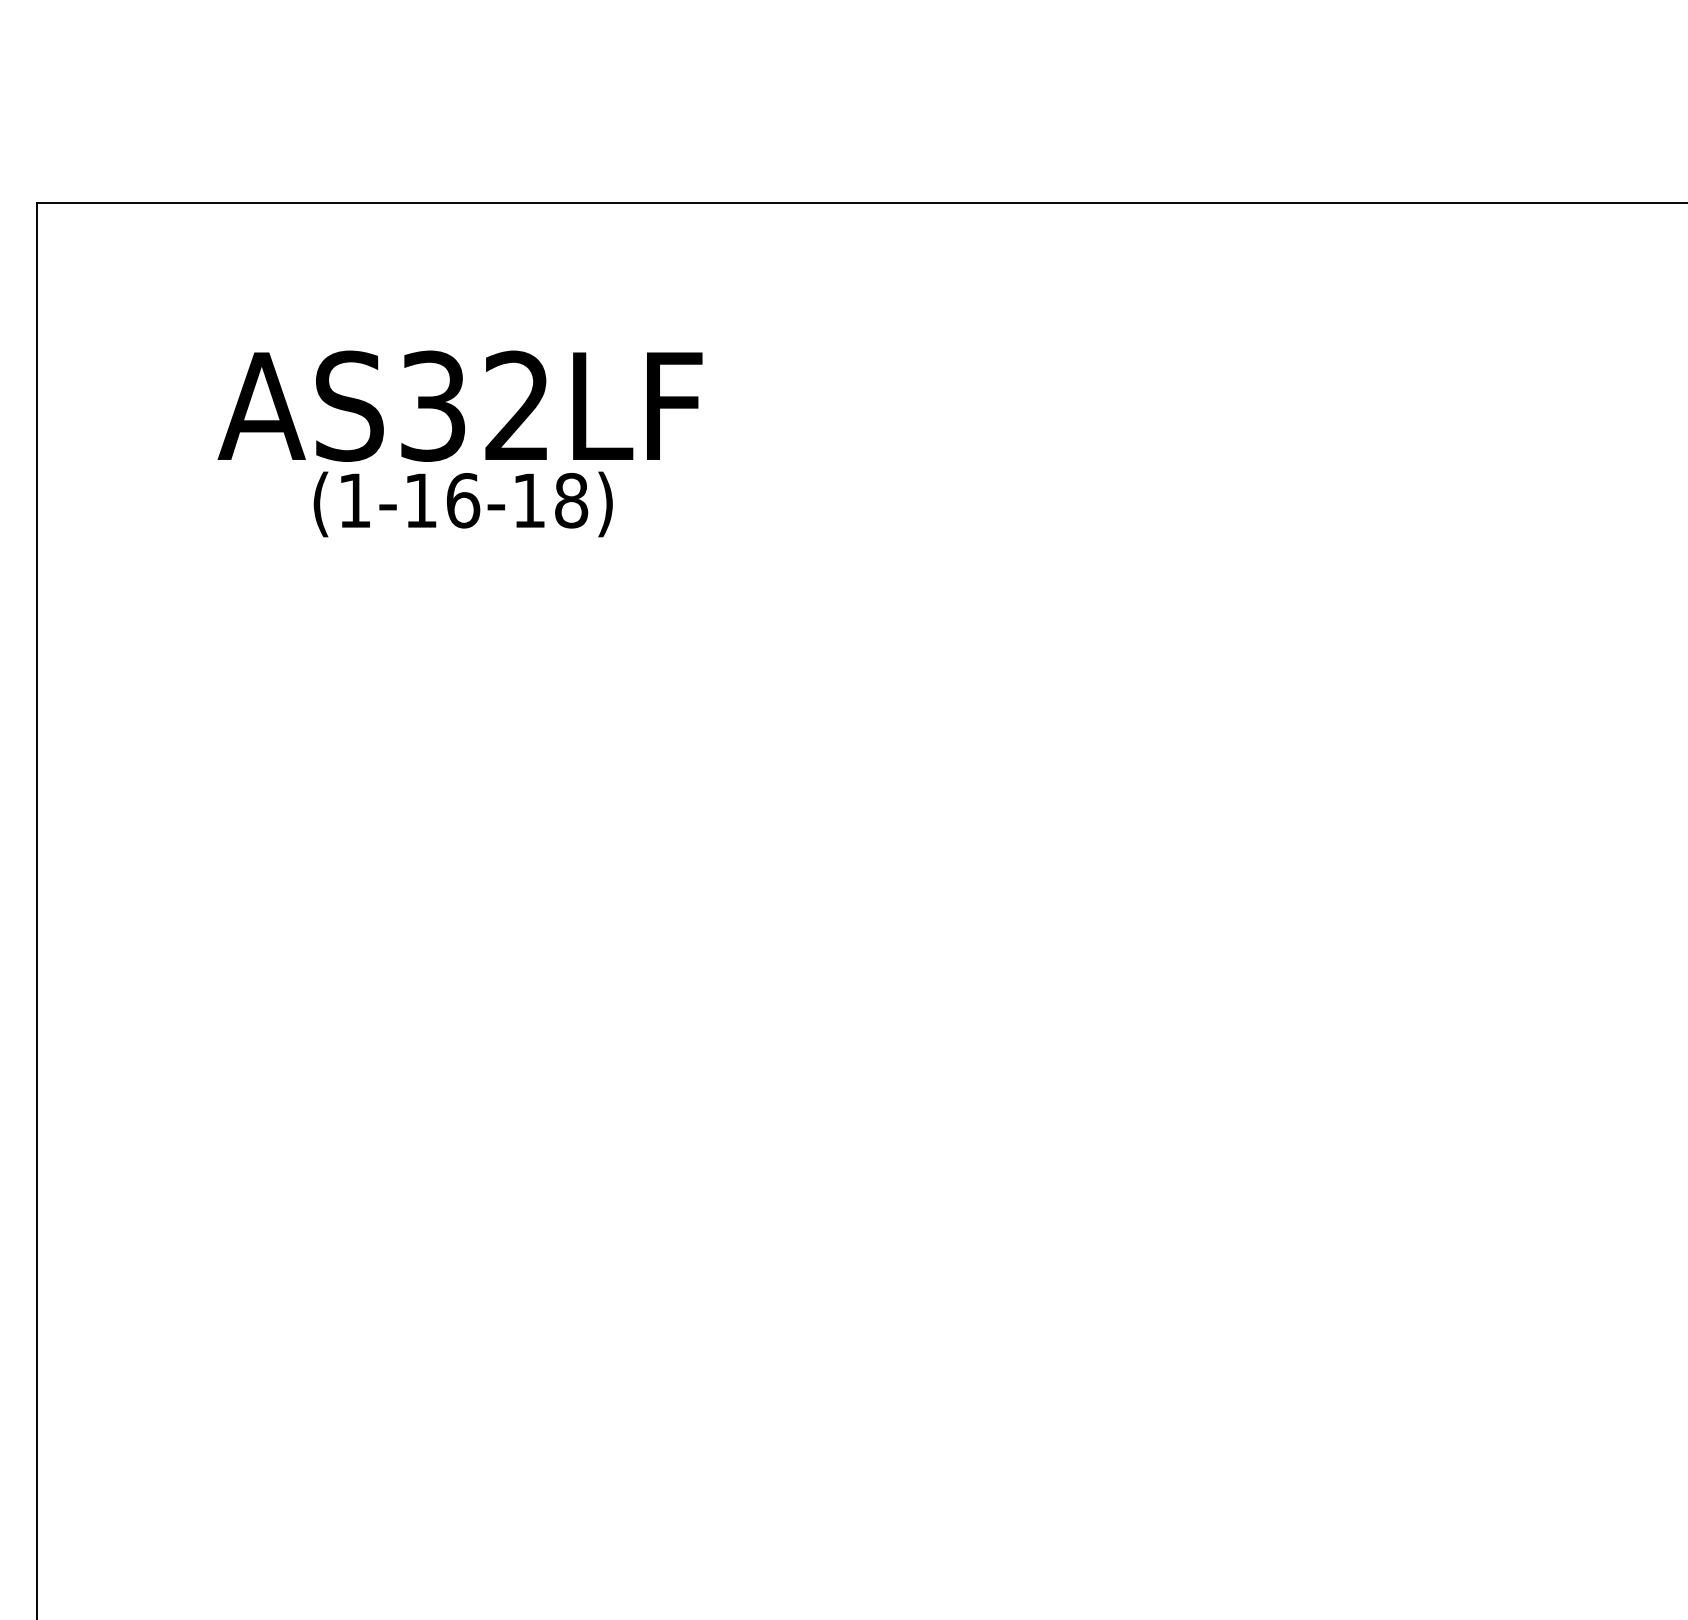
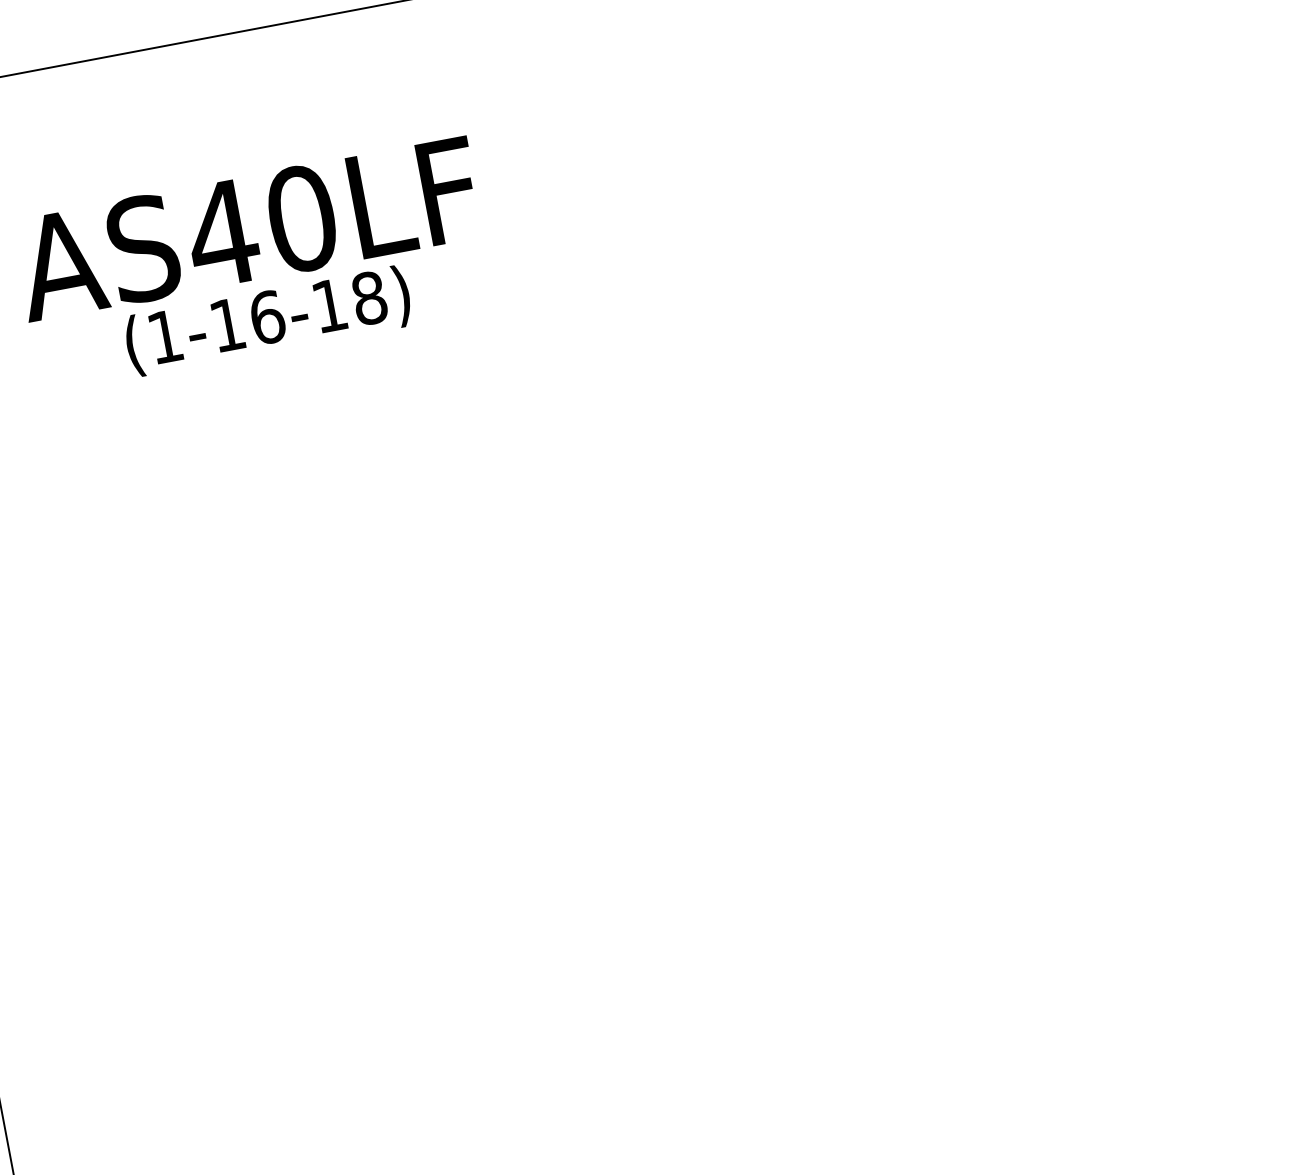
text: (474, 405) -> (261, 225), AS32LF -> AS40LF

